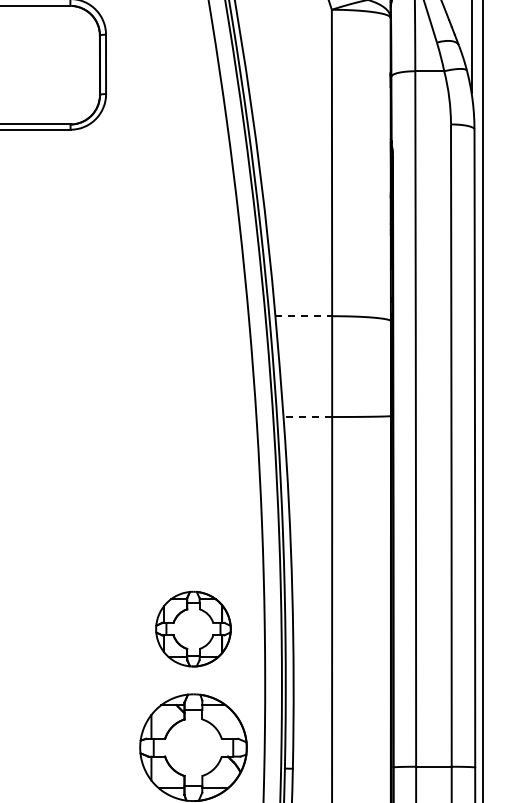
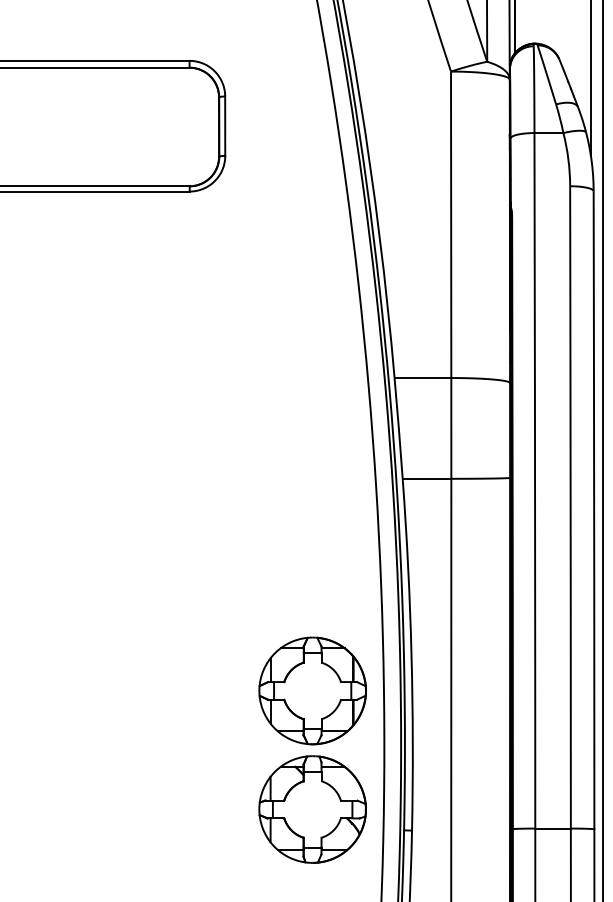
line: (304, 316) -> (423, 378), dashed -> solid
line: (307, 416) -> (426, 478), dashed -> solid
part: (193, 628) -> (312, 690), size x1.43

